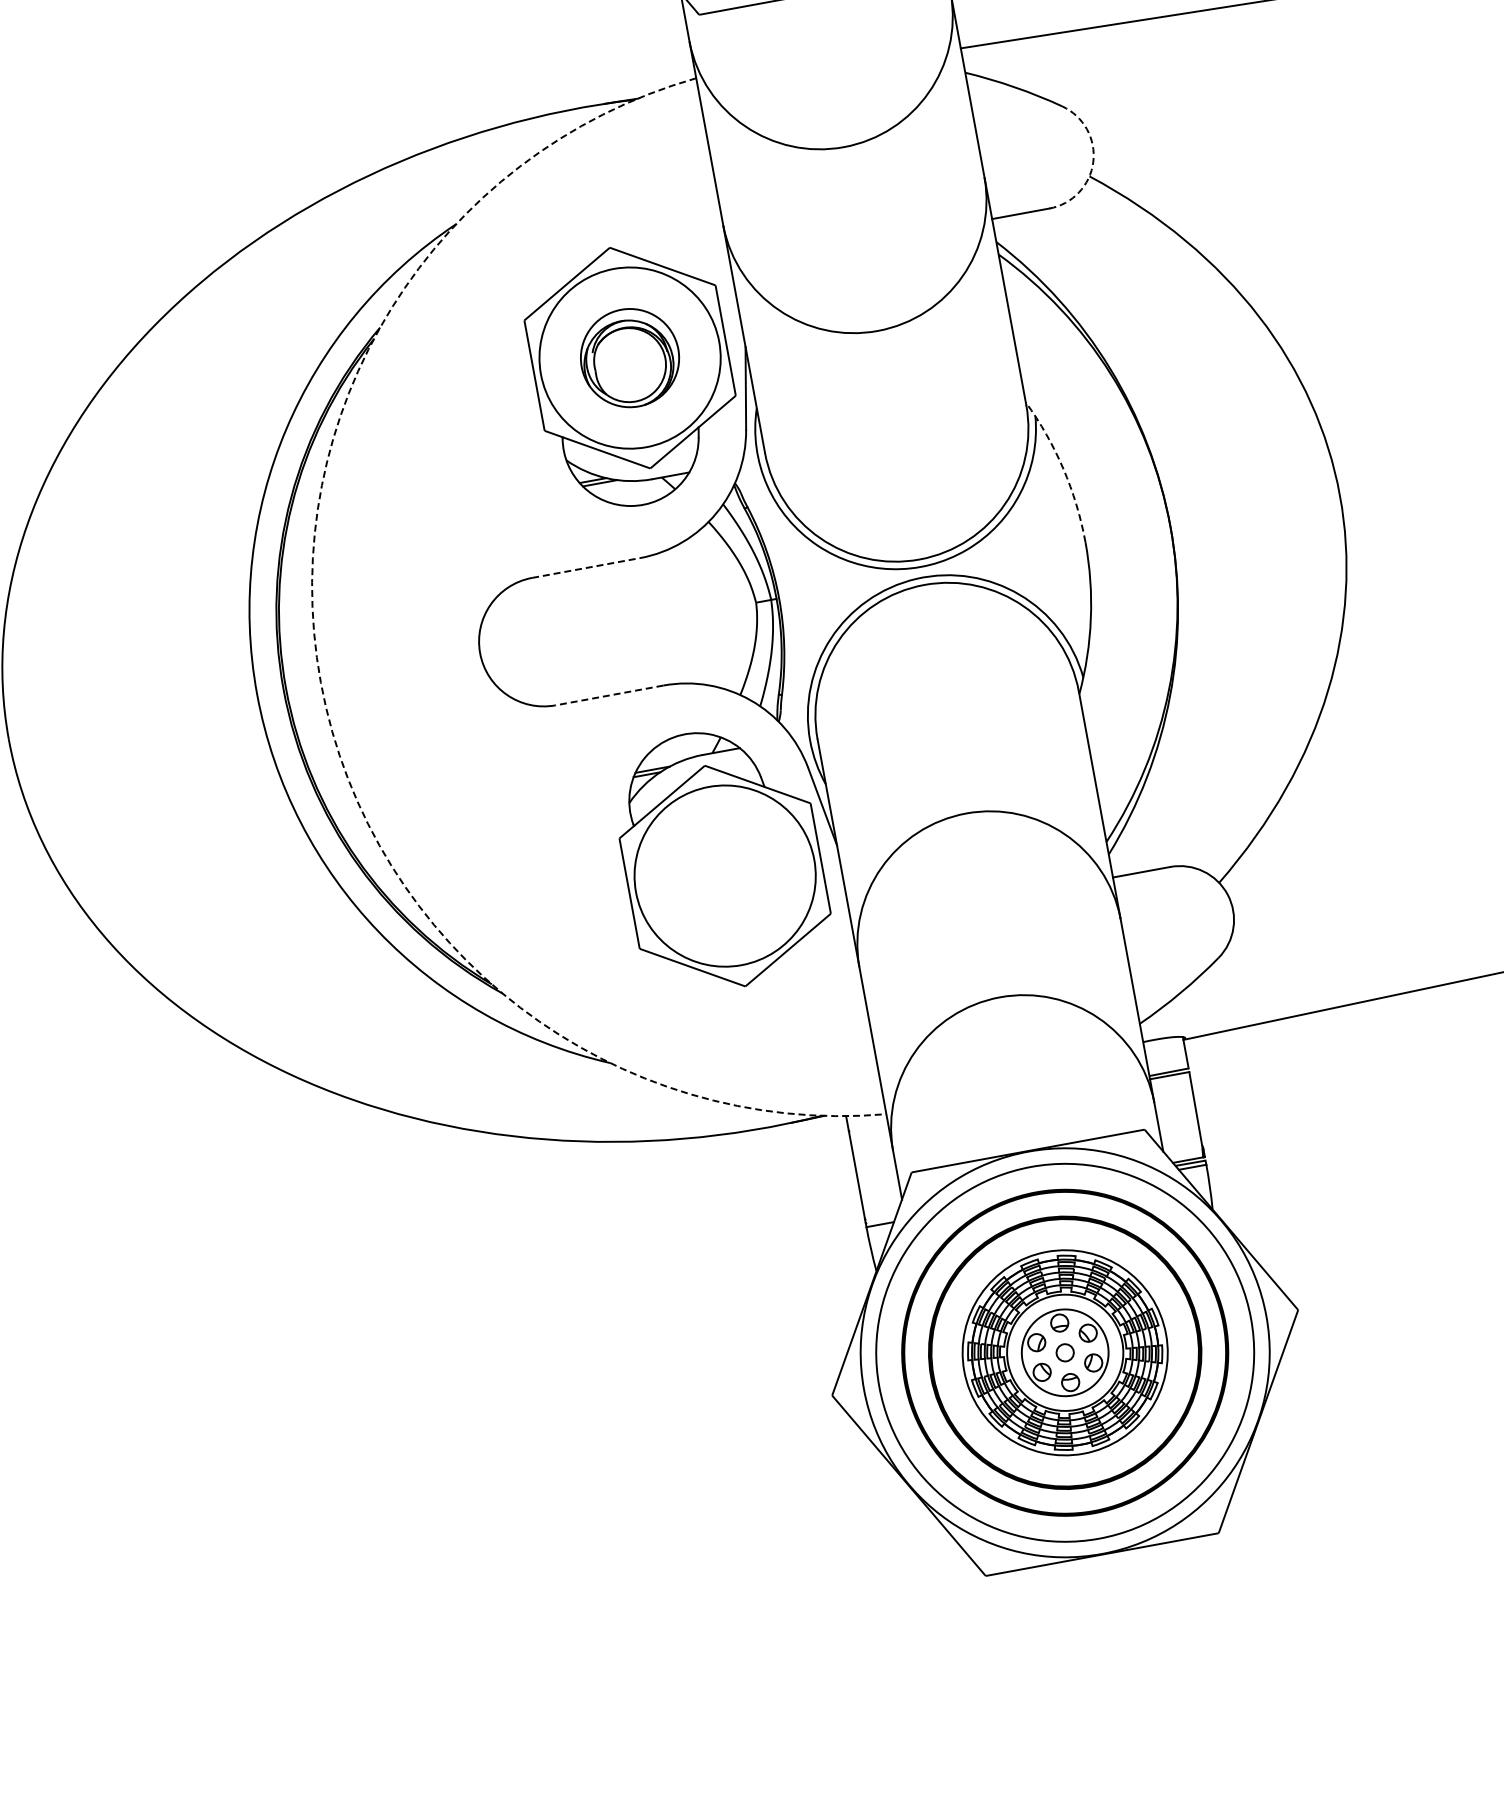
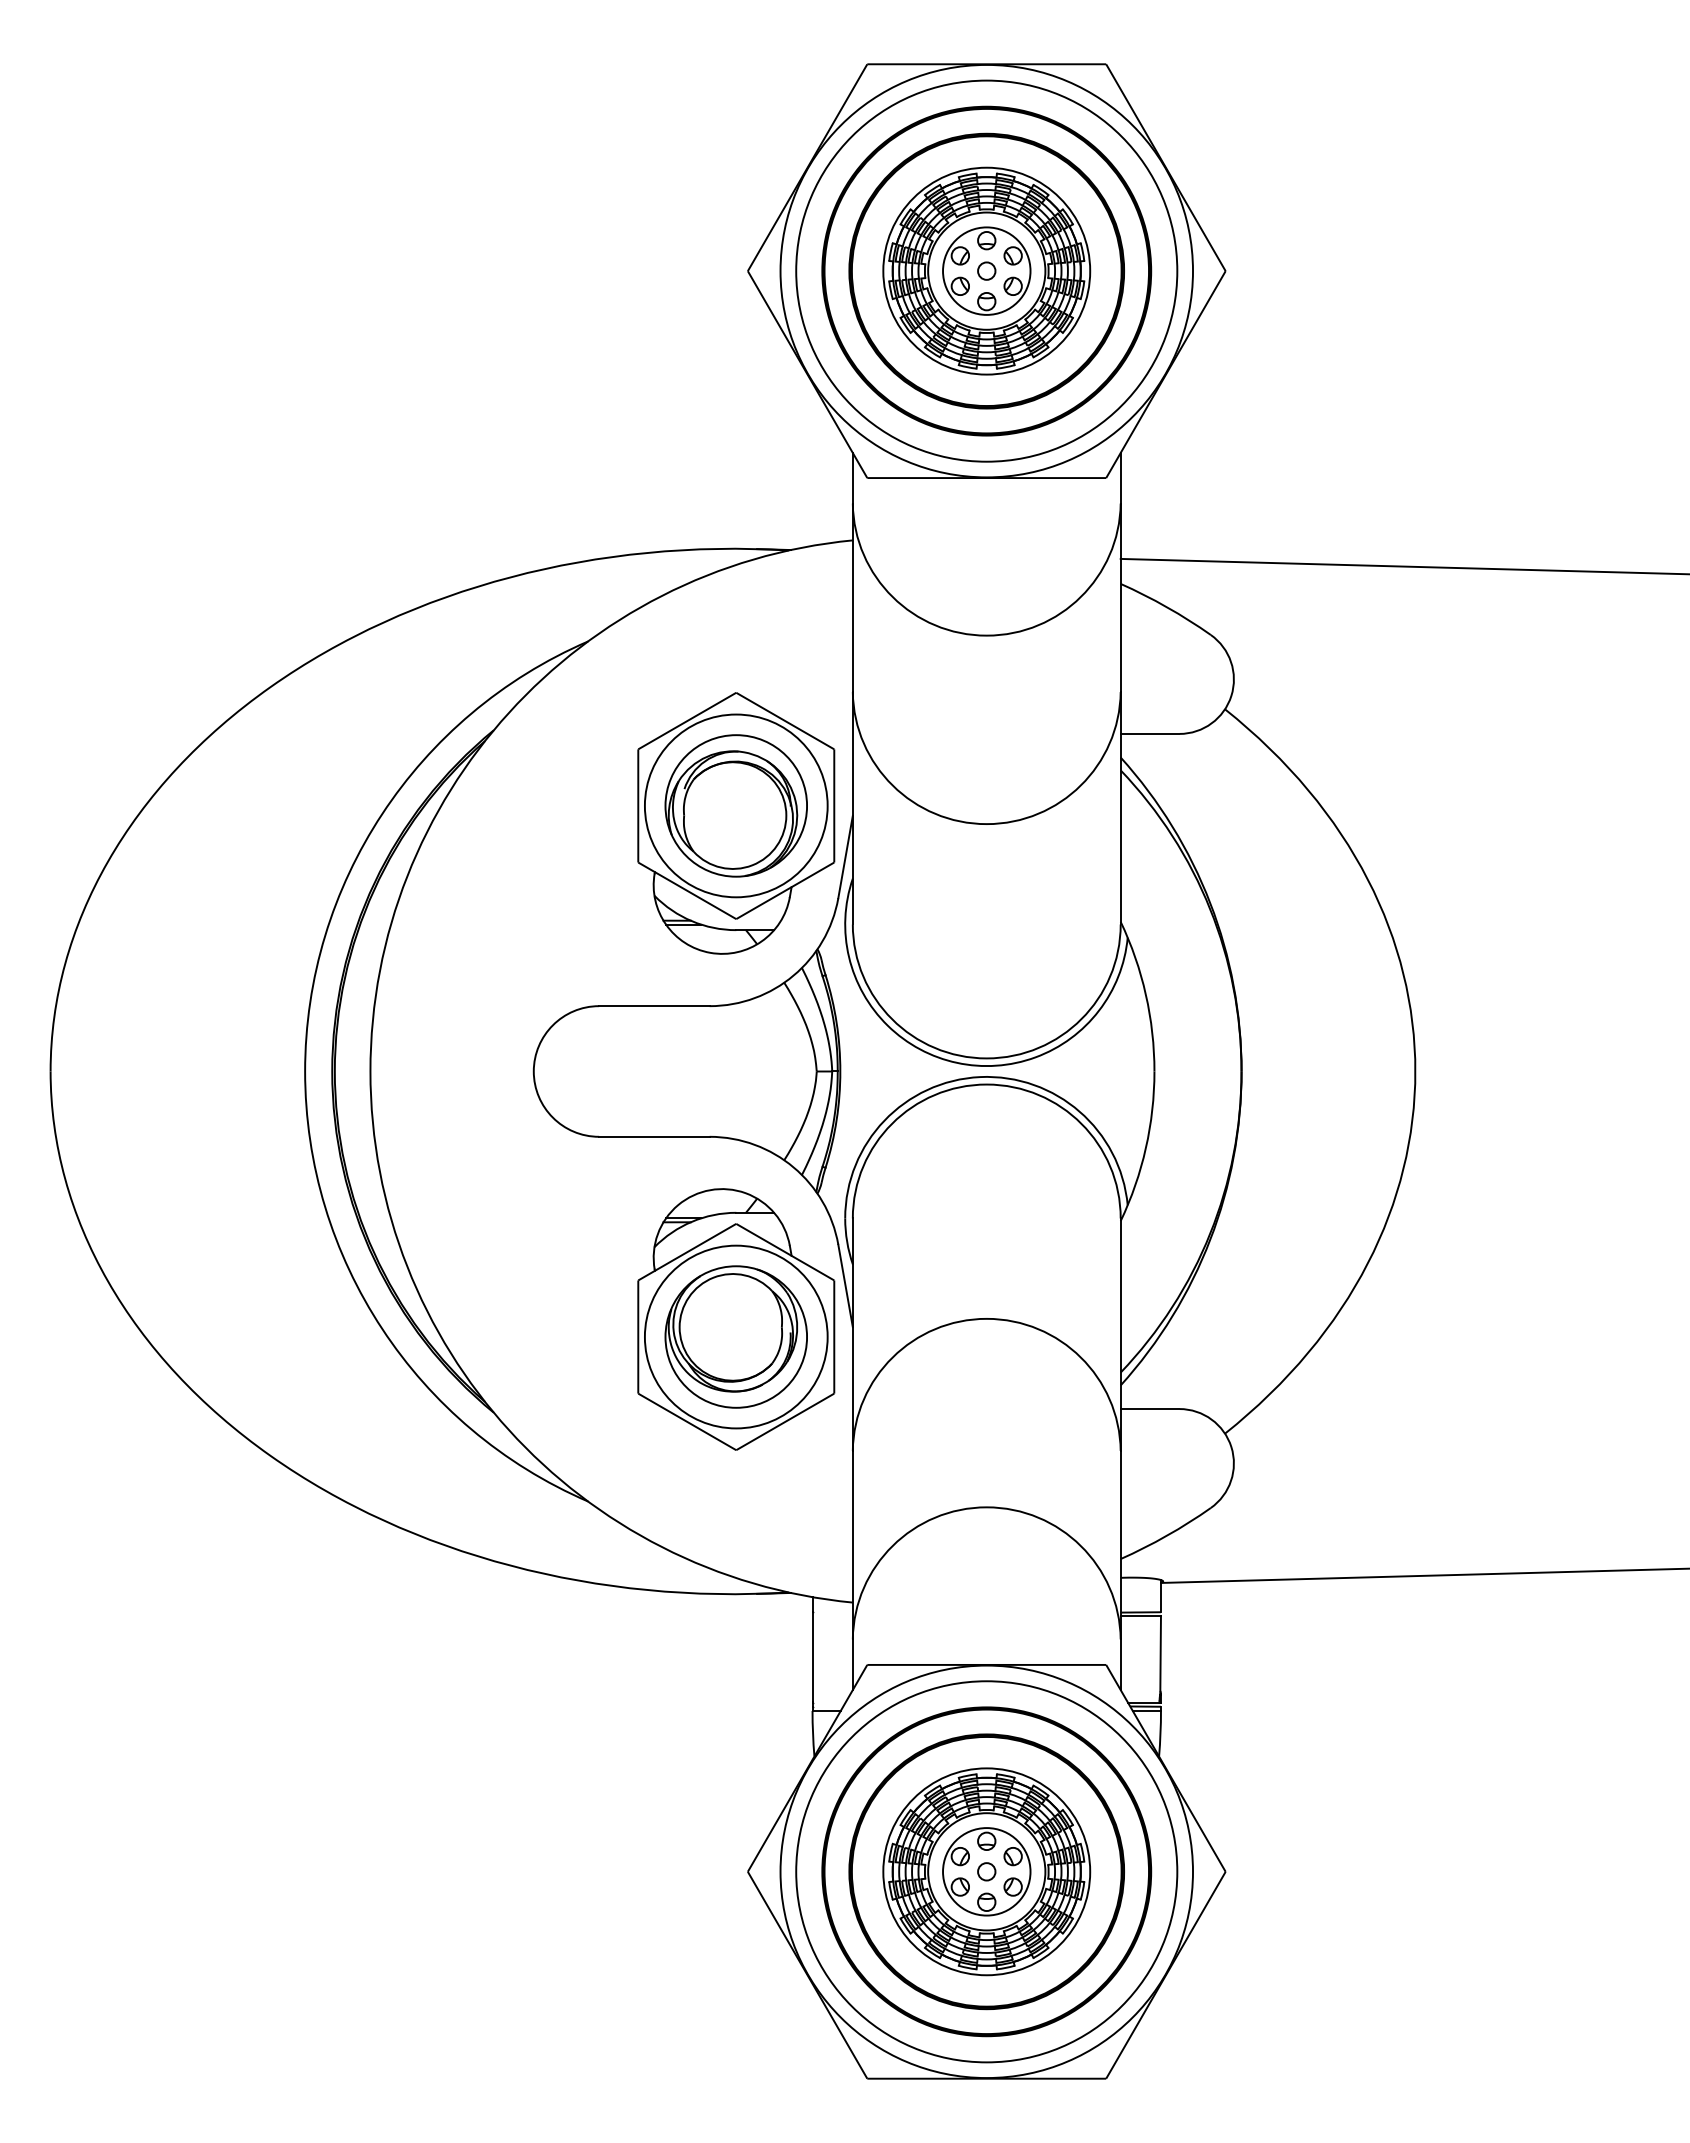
arc: (1093, 161) -> (1231, 695), dashed -> solid
part: (629, 357) -> (735, 805), size x1.43
arc: (1062, 468) -> (1145, 994), dashed -> solid
line: (586, 568) -> (654, 1006), dashed -> solid
arc: (320, 682) -> (370, 1071), dashed -> solid
line: (608, 695) -> (653, 1136), dashed -> solid
part: (724, 875) -> (735, 1336), added

